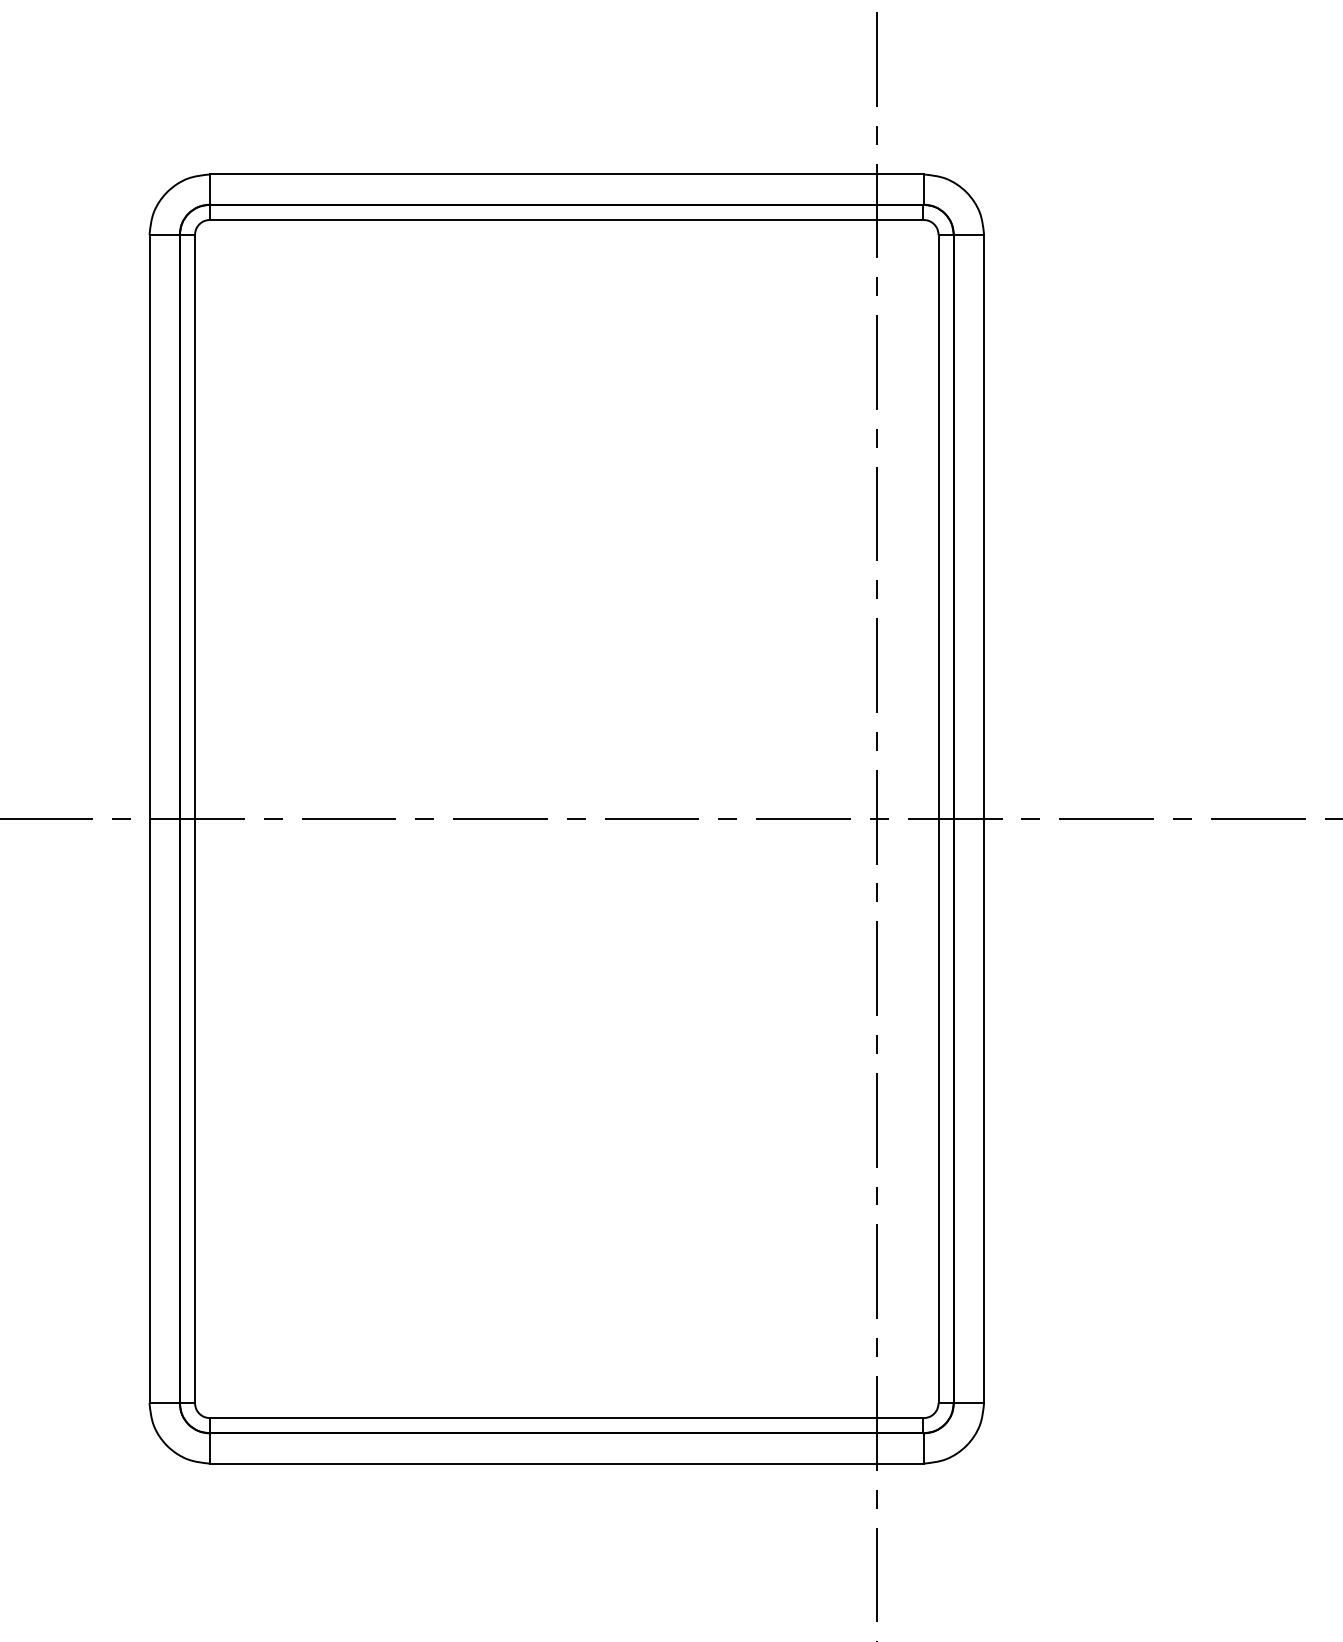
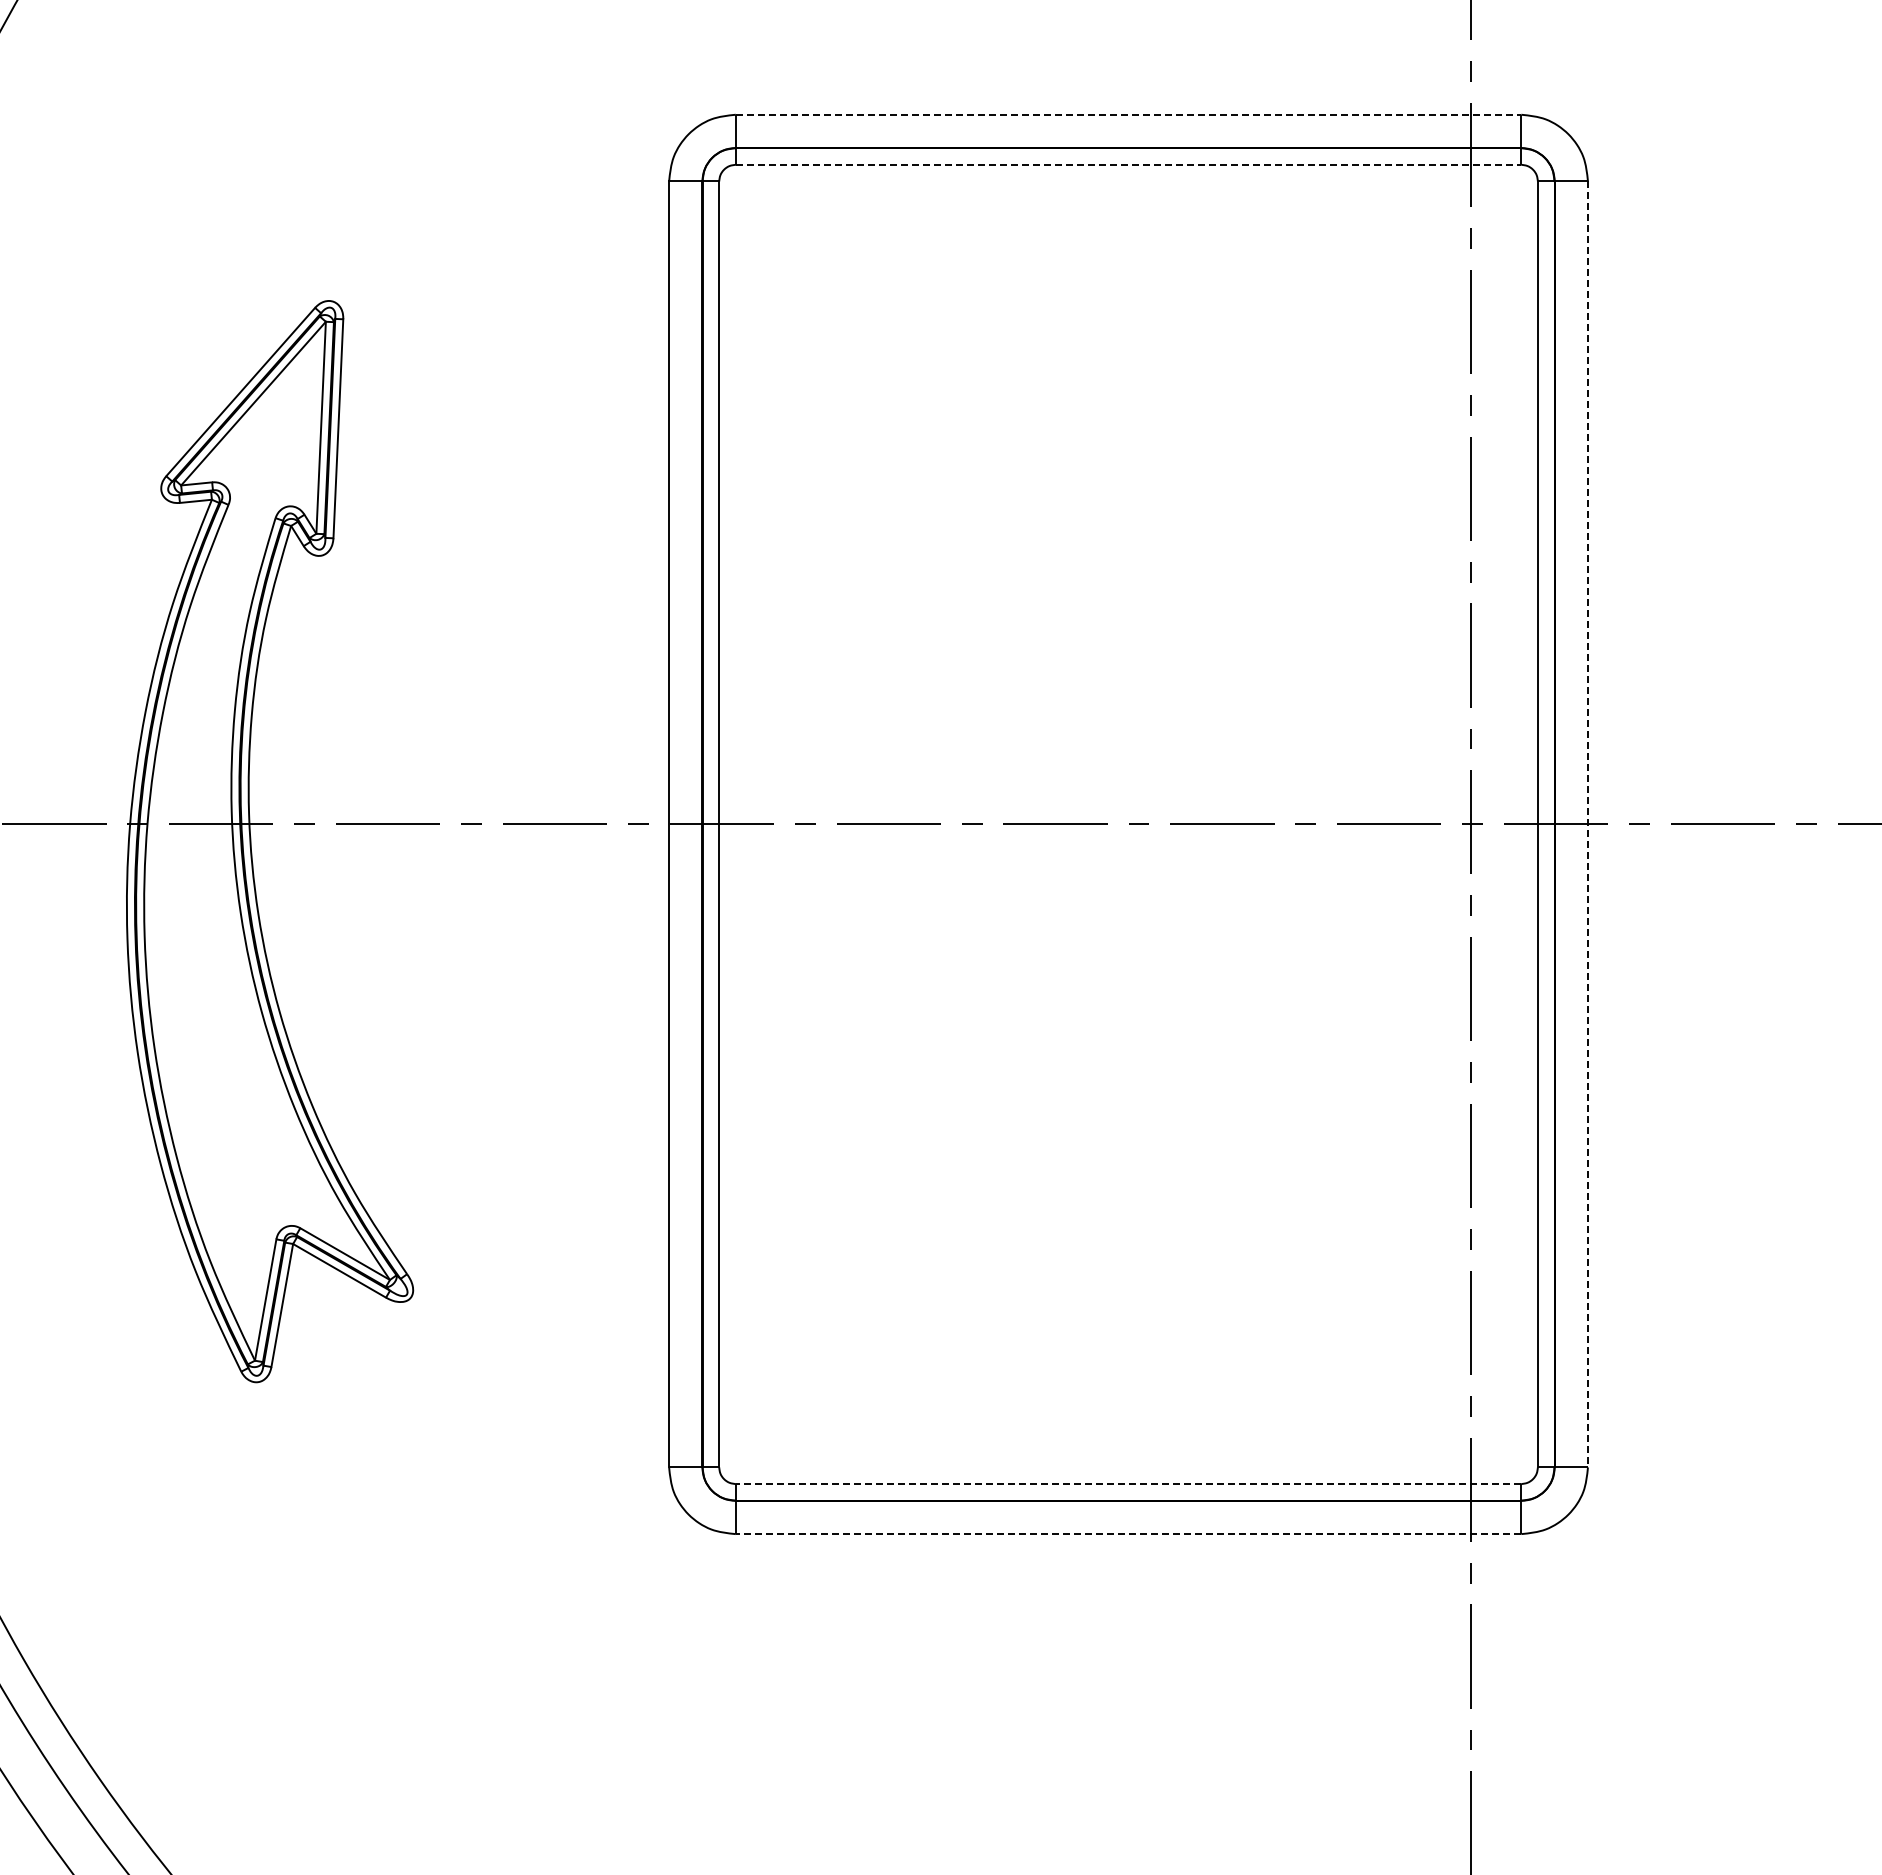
line: (566, 174) -> (1128, 114), solid -> dashed
line: (566, 219) -> (1128, 164), solid -> dashed
line: (983, 819) -> (1587, 824), solid -> dashed
line: (566, 1418) -> (1128, 1484), solid -> dashed
line: (566, 1463) -> (1128, 1534), solid -> dashed

